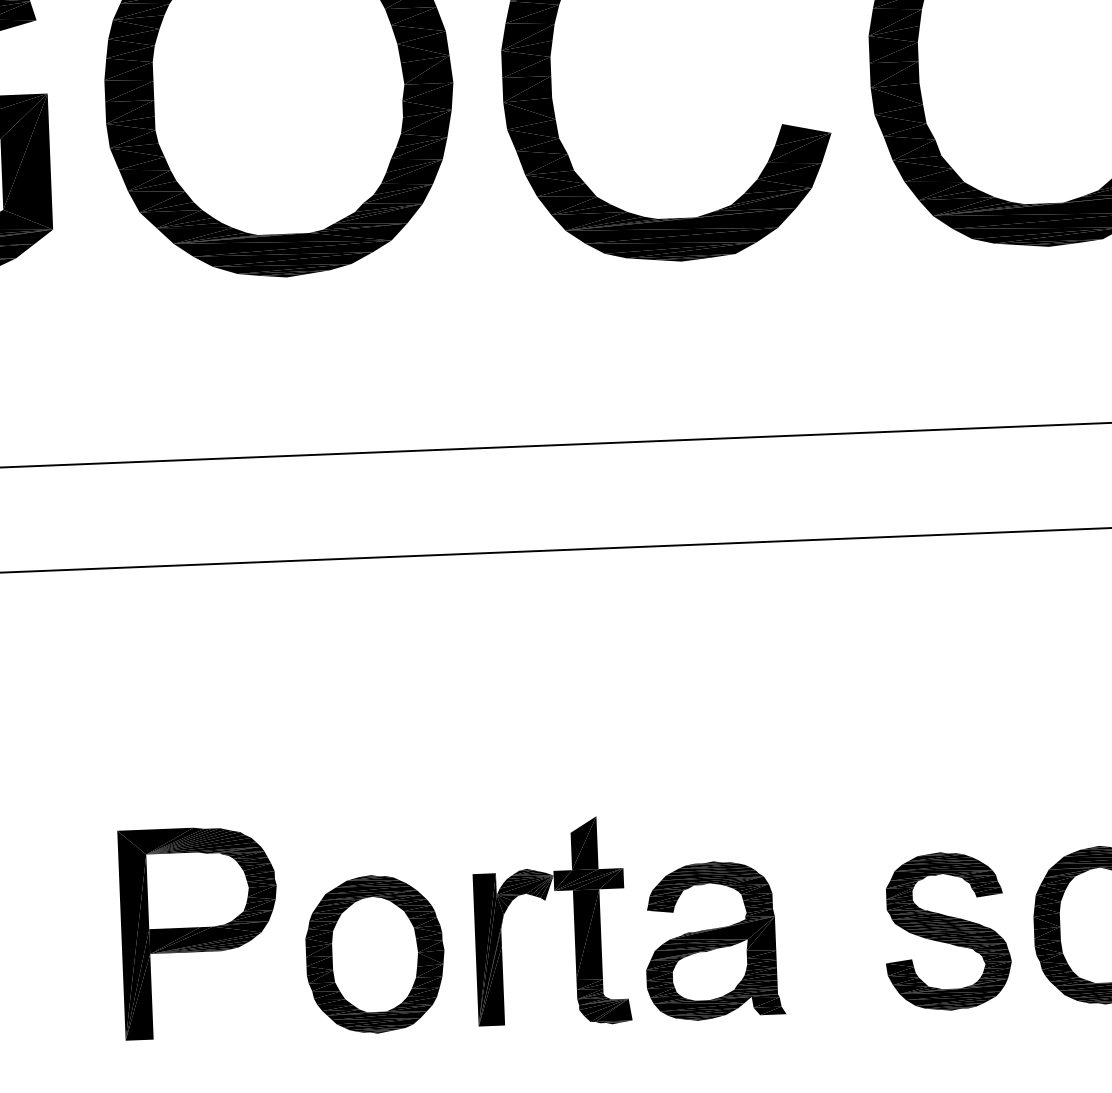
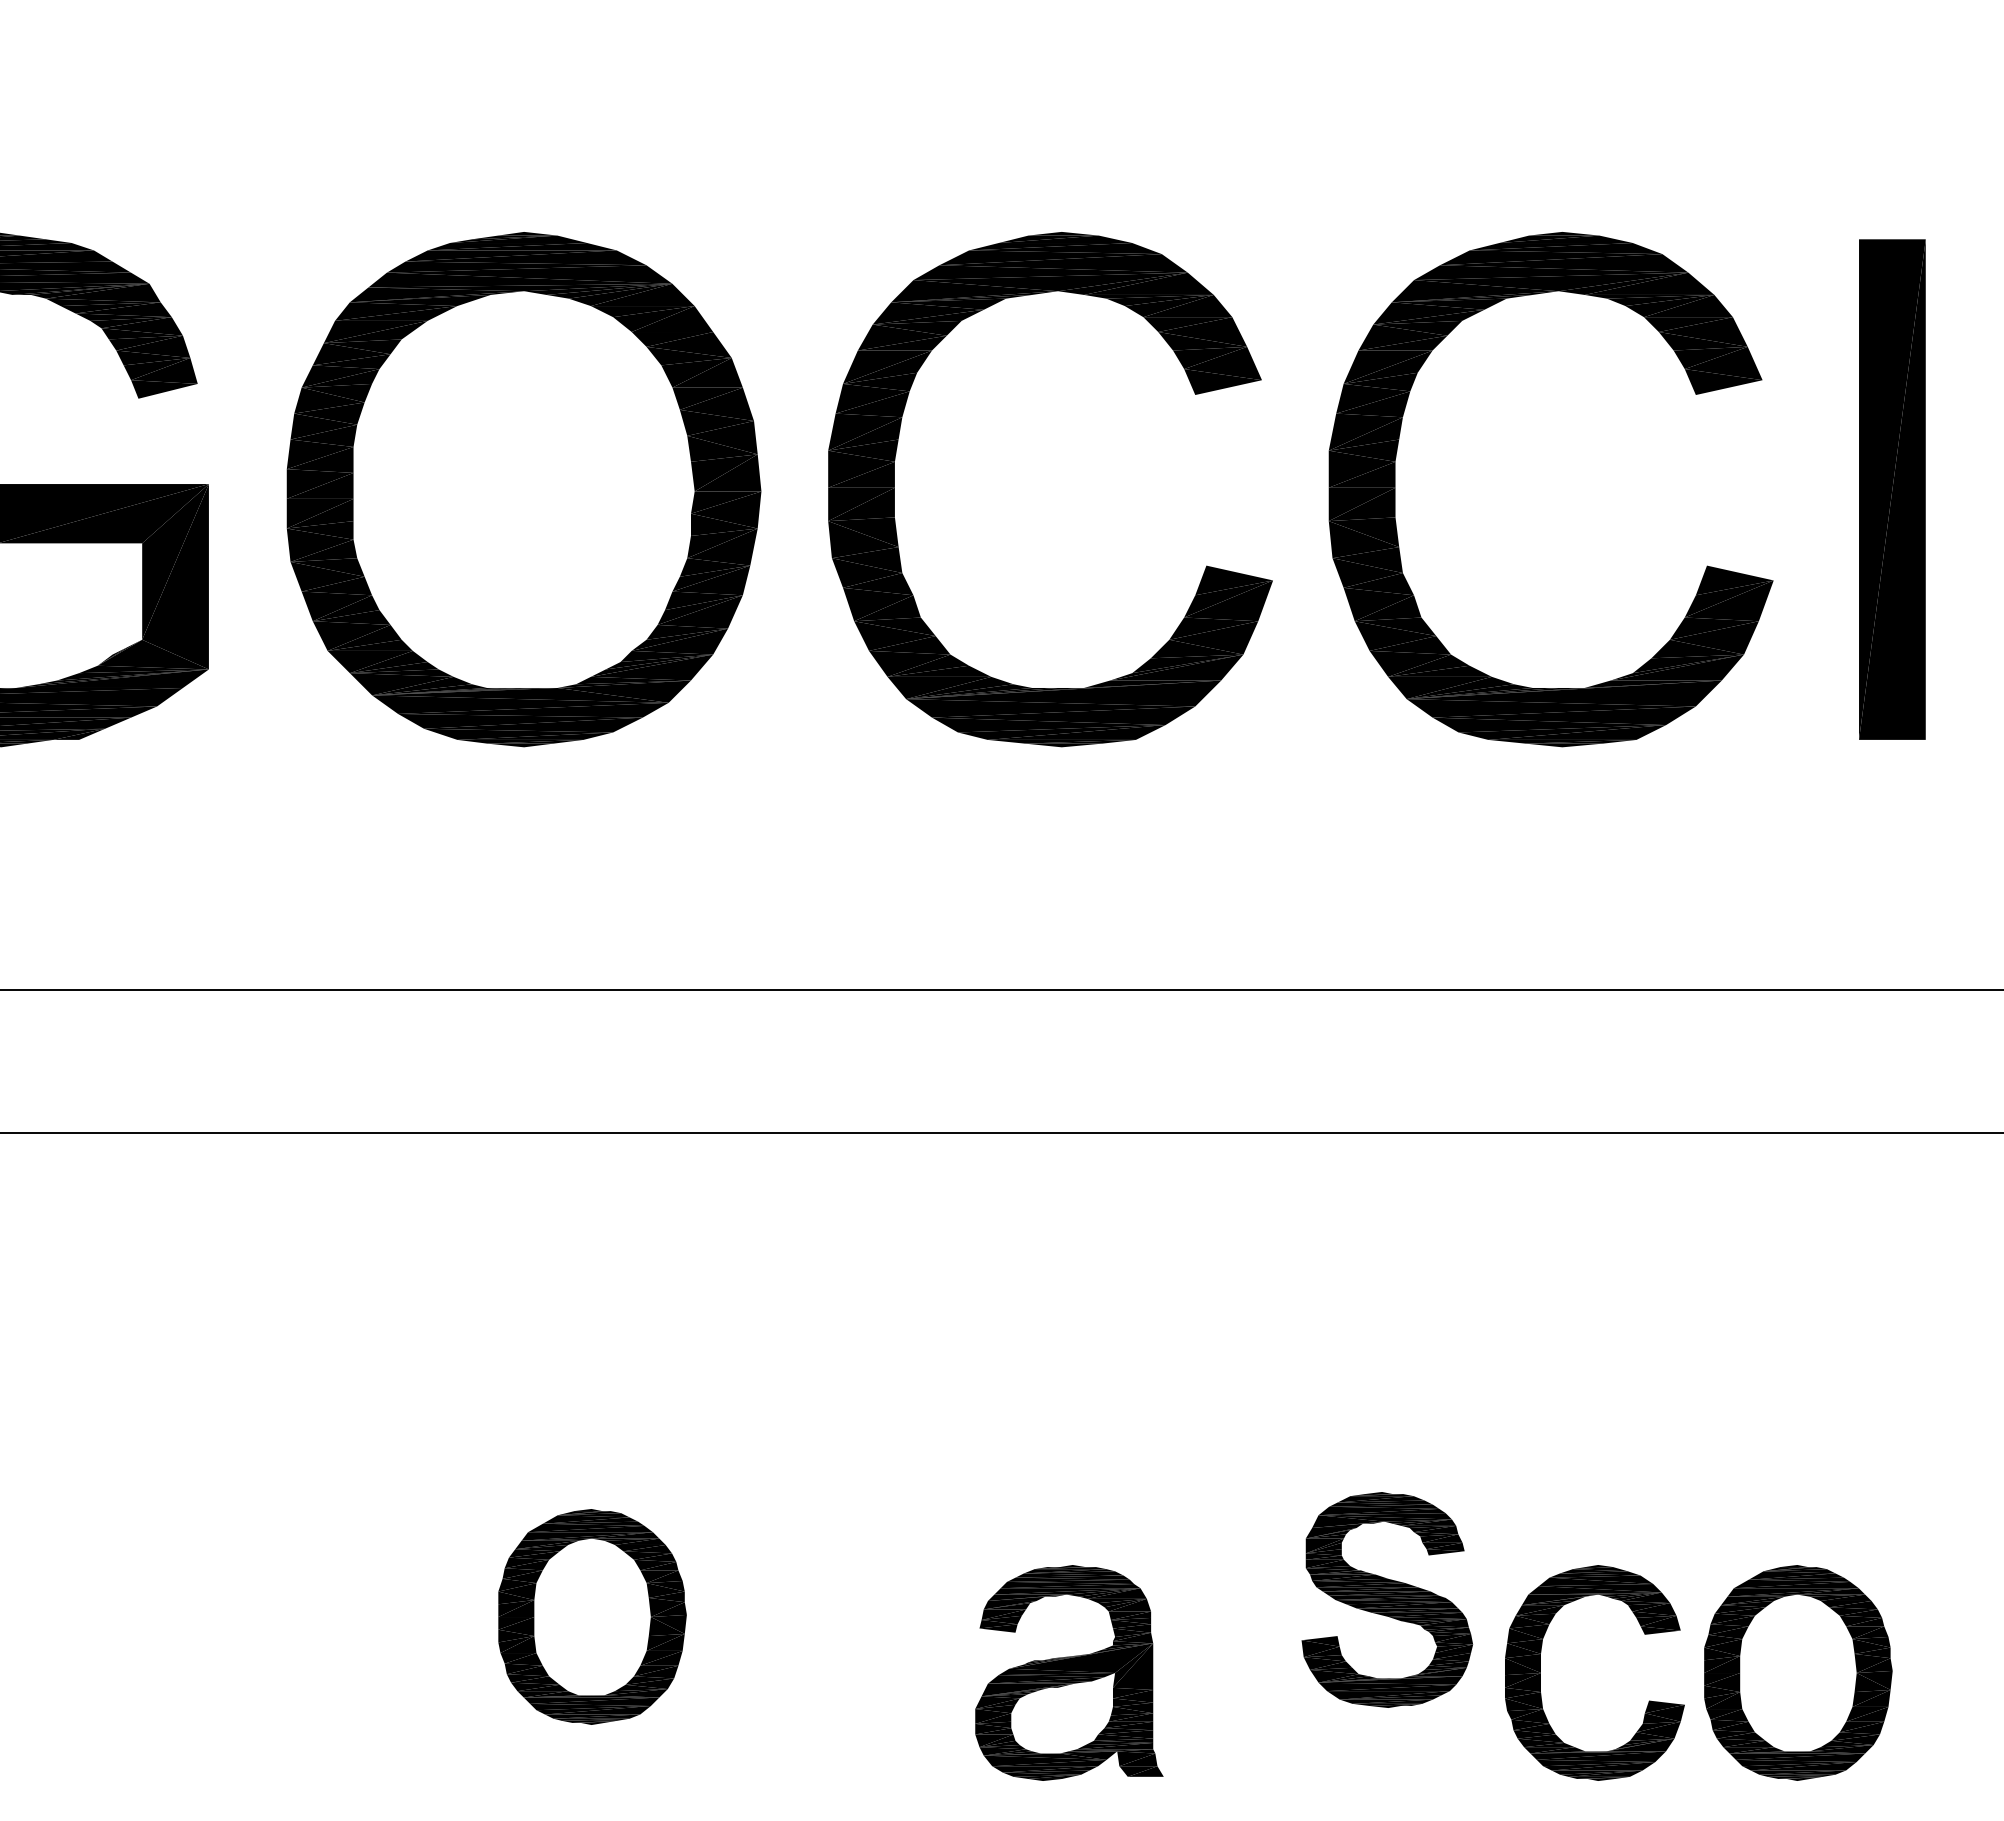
part: (545, 900) -> (841, 1609), removed
part: (947, 931) -> (1387, 1599), moved
part: (200, 932) -> (370, 1633), removed
part: (375, 954) -> (592, 1616), moved

